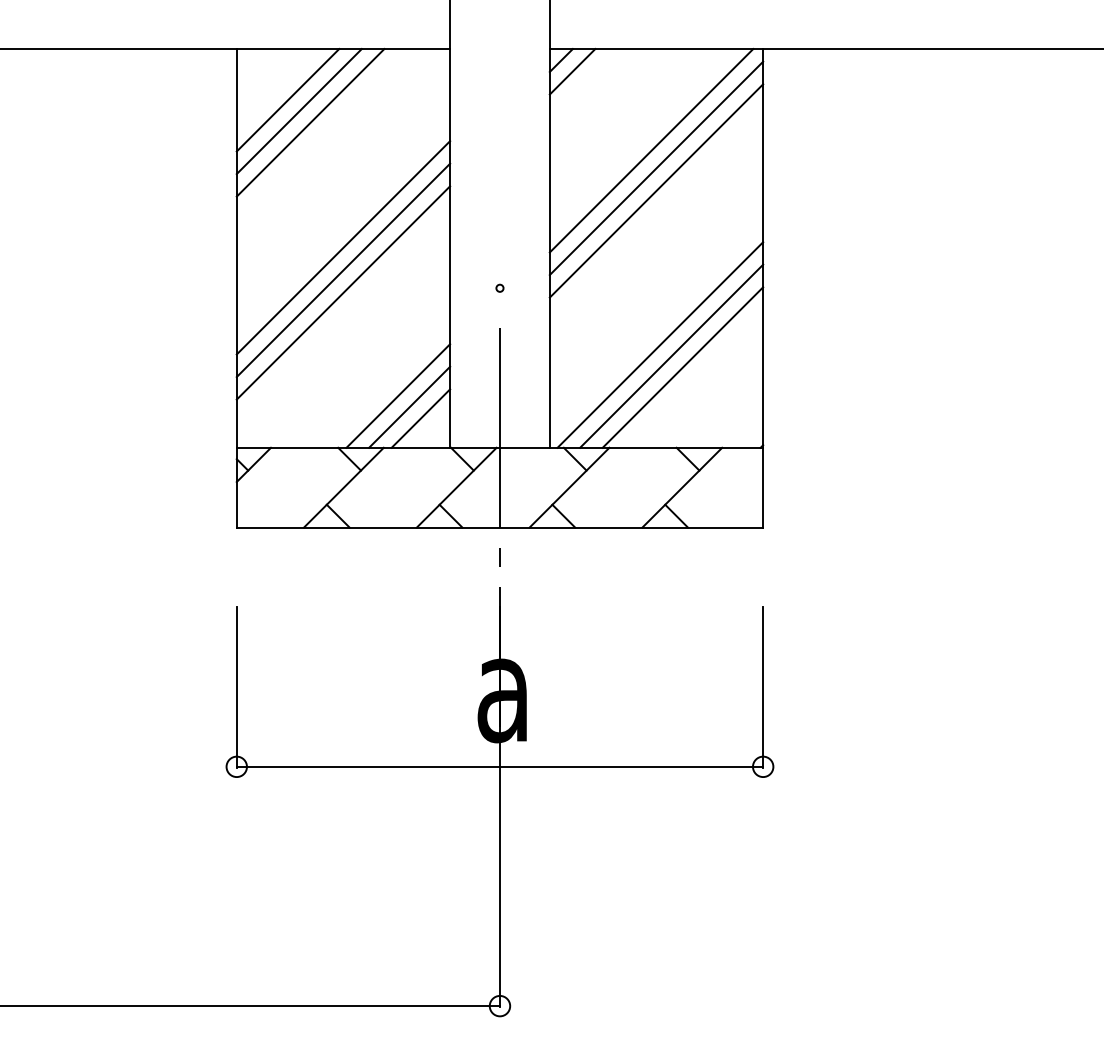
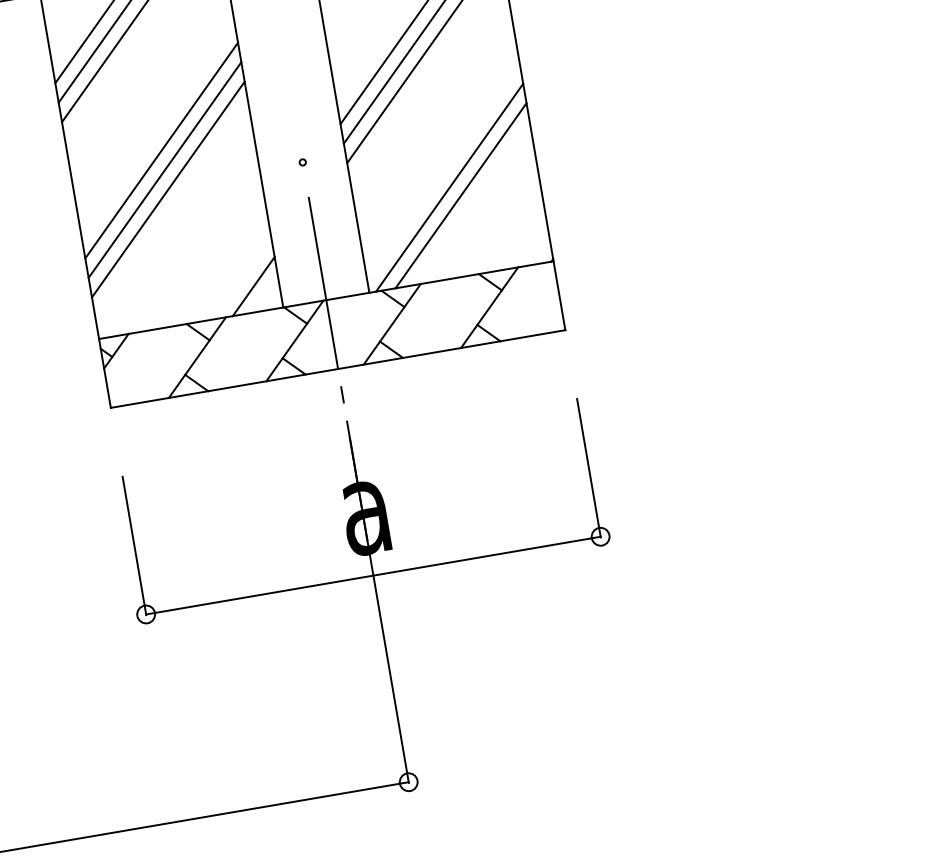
line: (682, 367) -> (472, 203), removed
line: (398, 395) -> (230, 269), removed
line: (409, 406) -> (242, 277), removed

